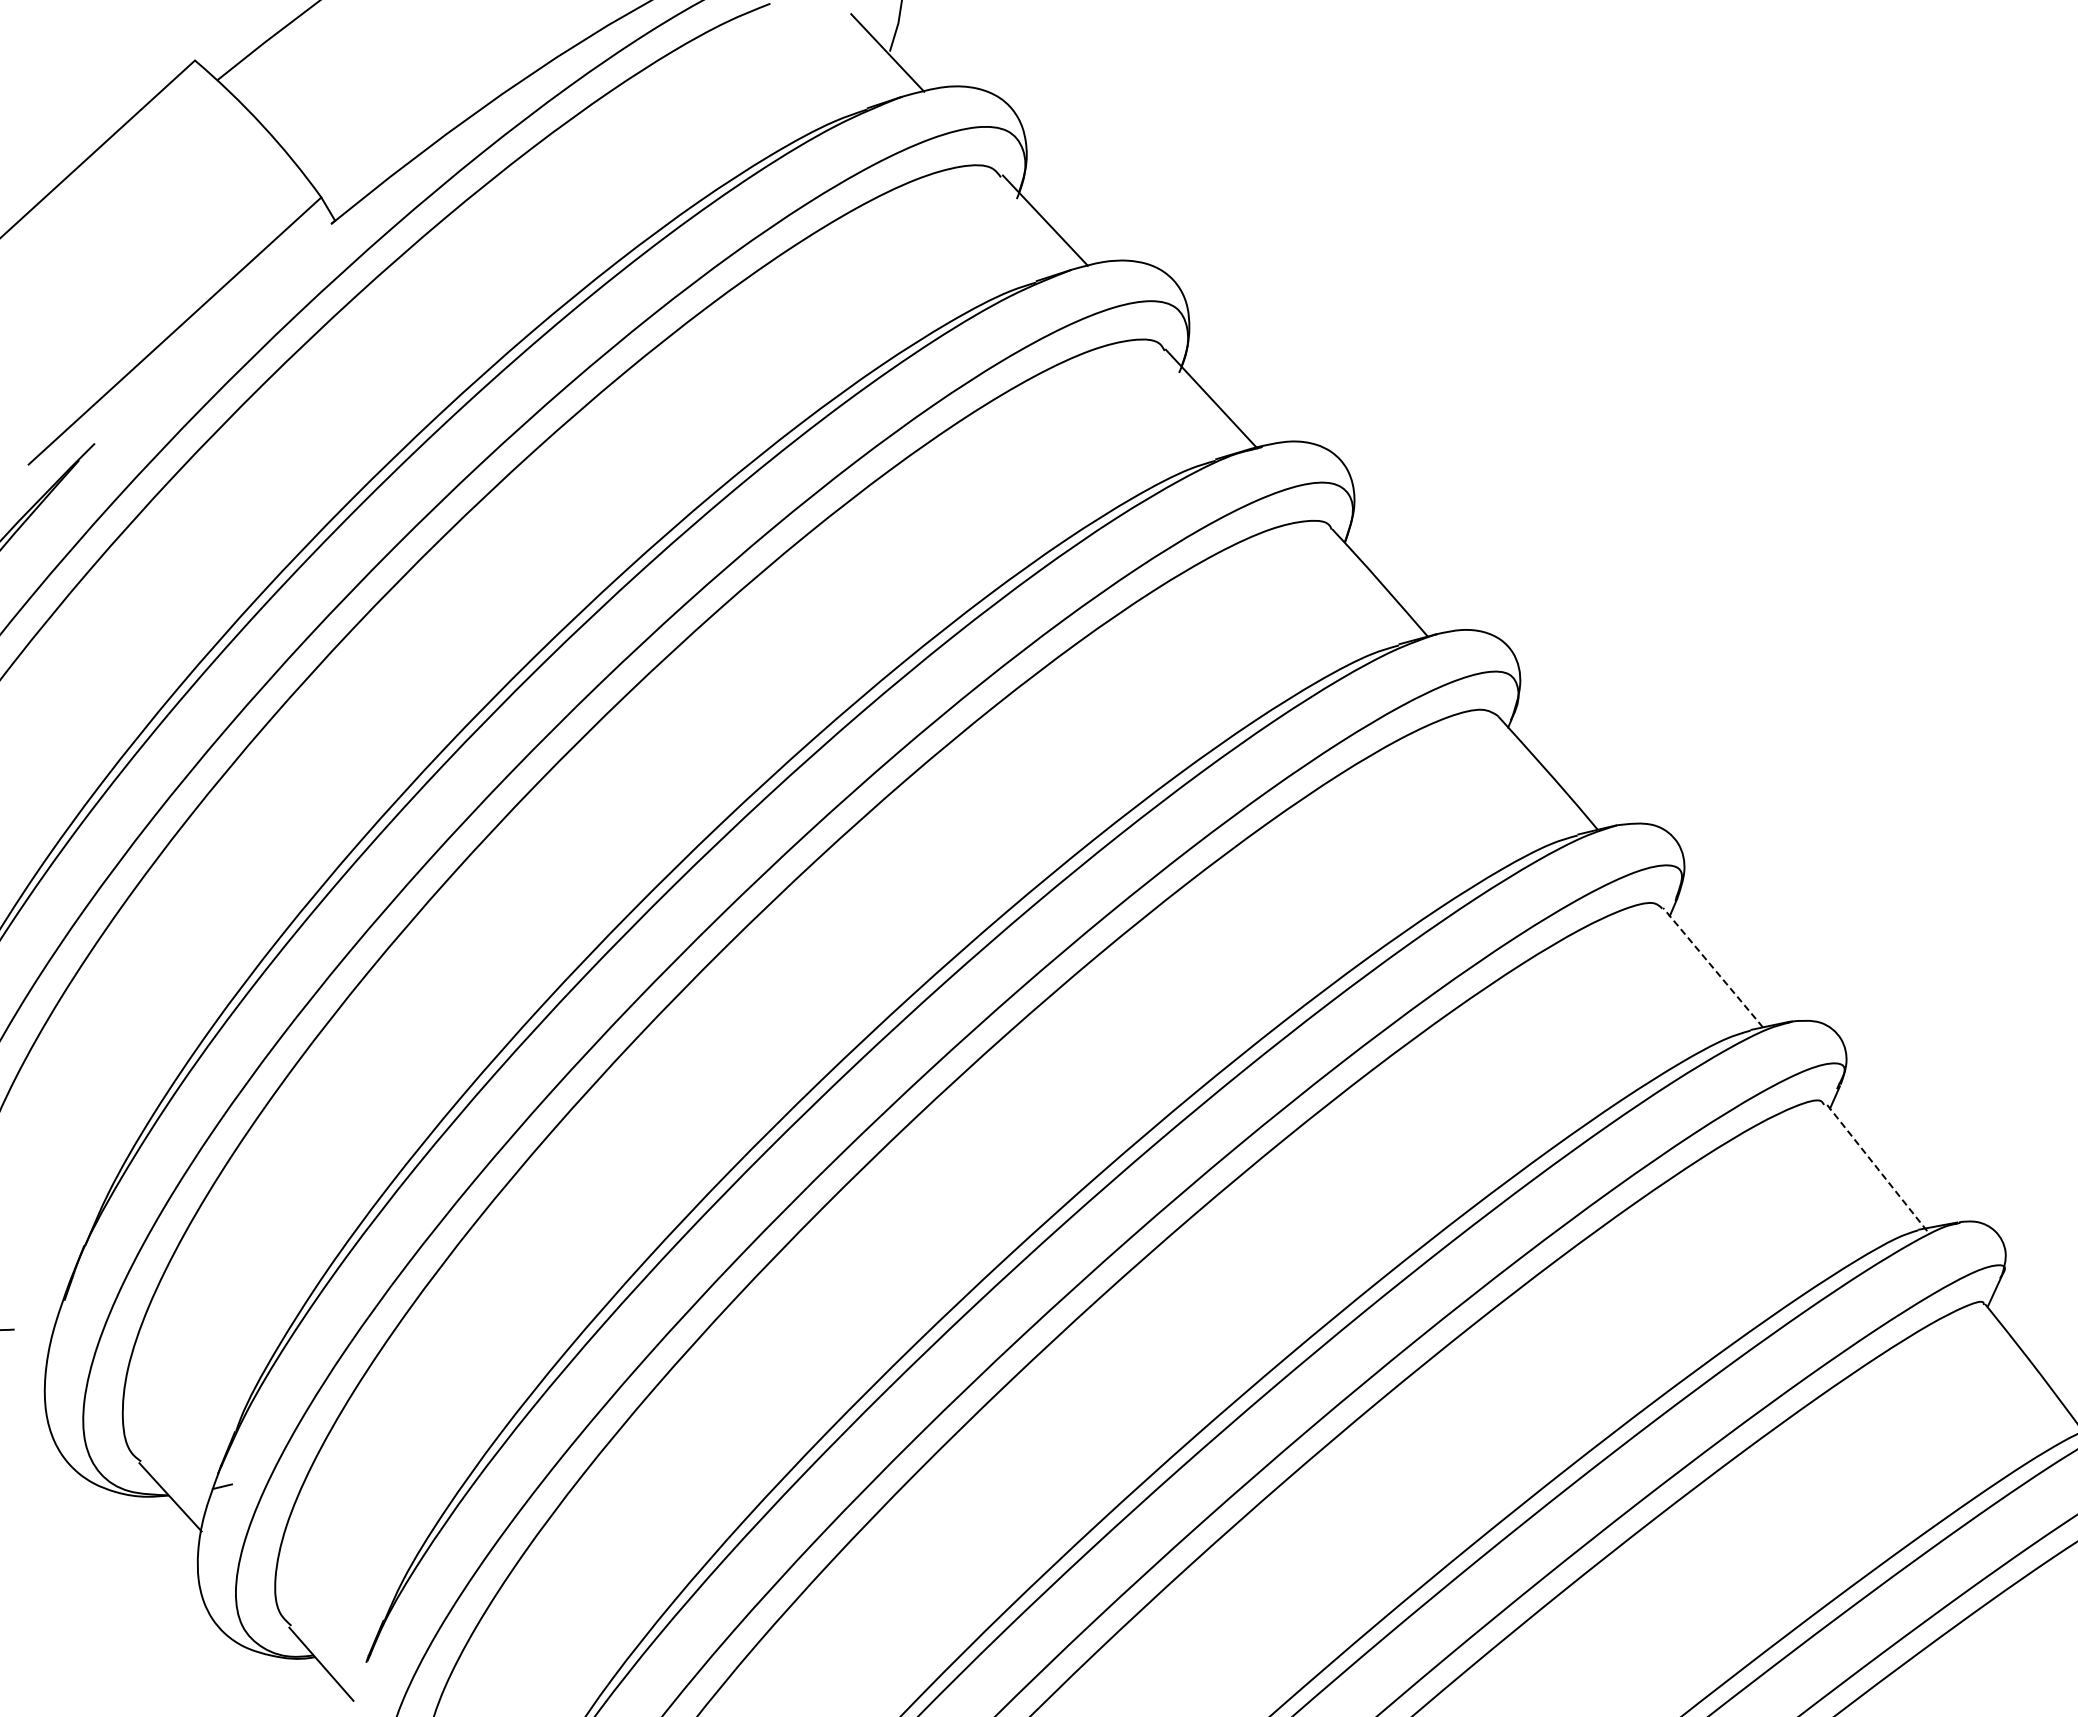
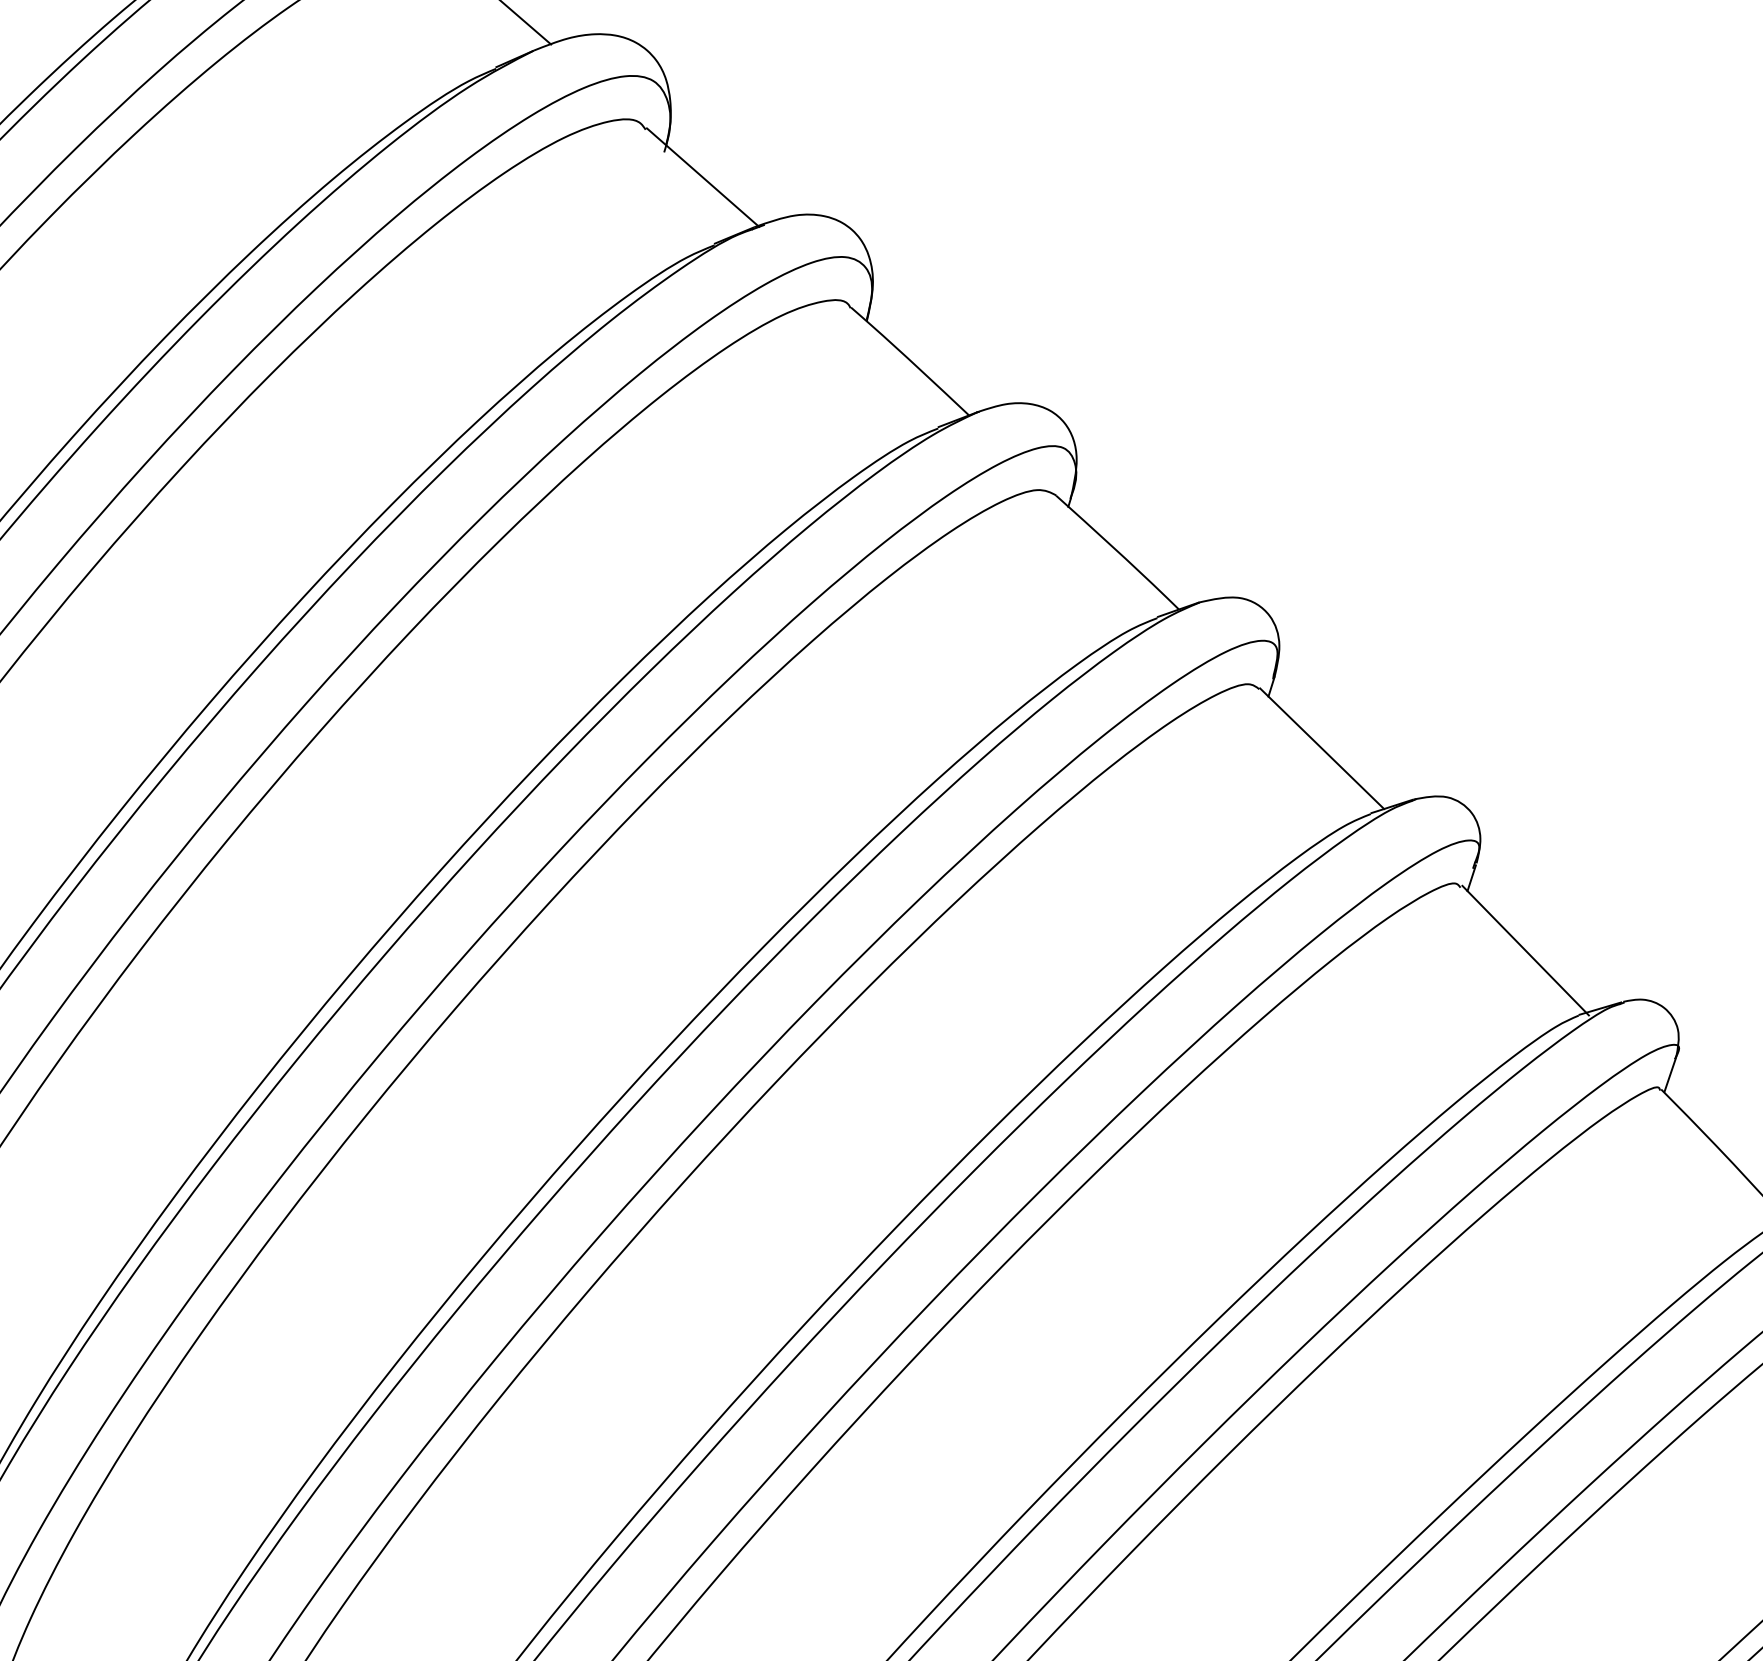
line: (1713, 967) -> (1322, 748), dashed -> solid
line: (1876, 1166) -> (1525, 949), dashed -> solid

